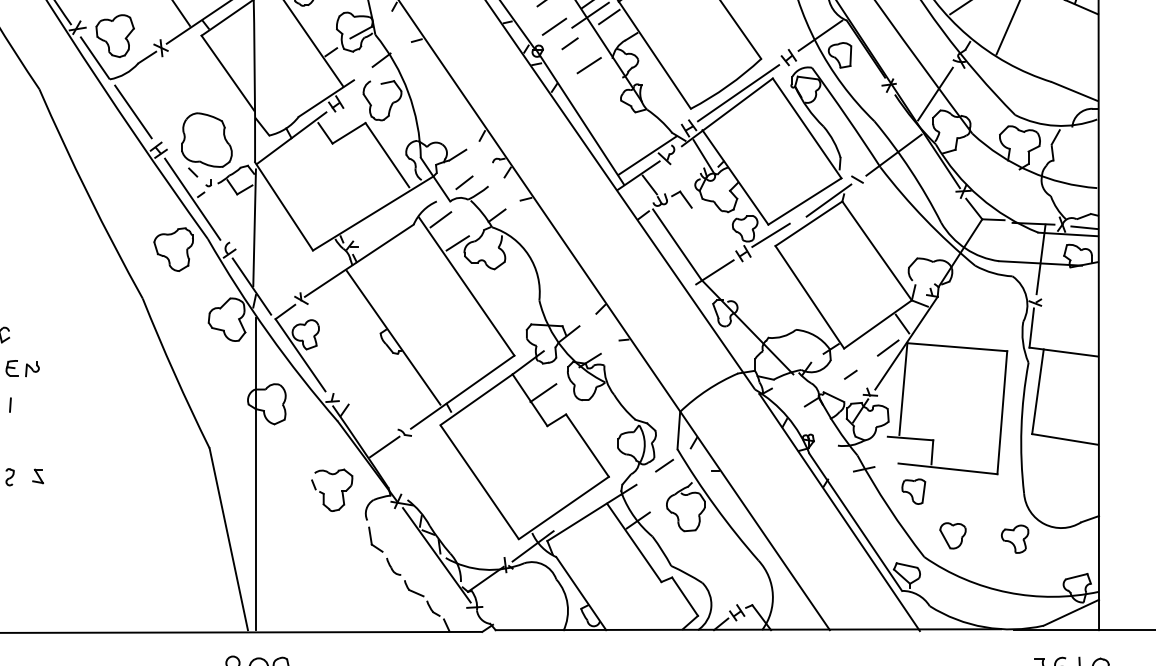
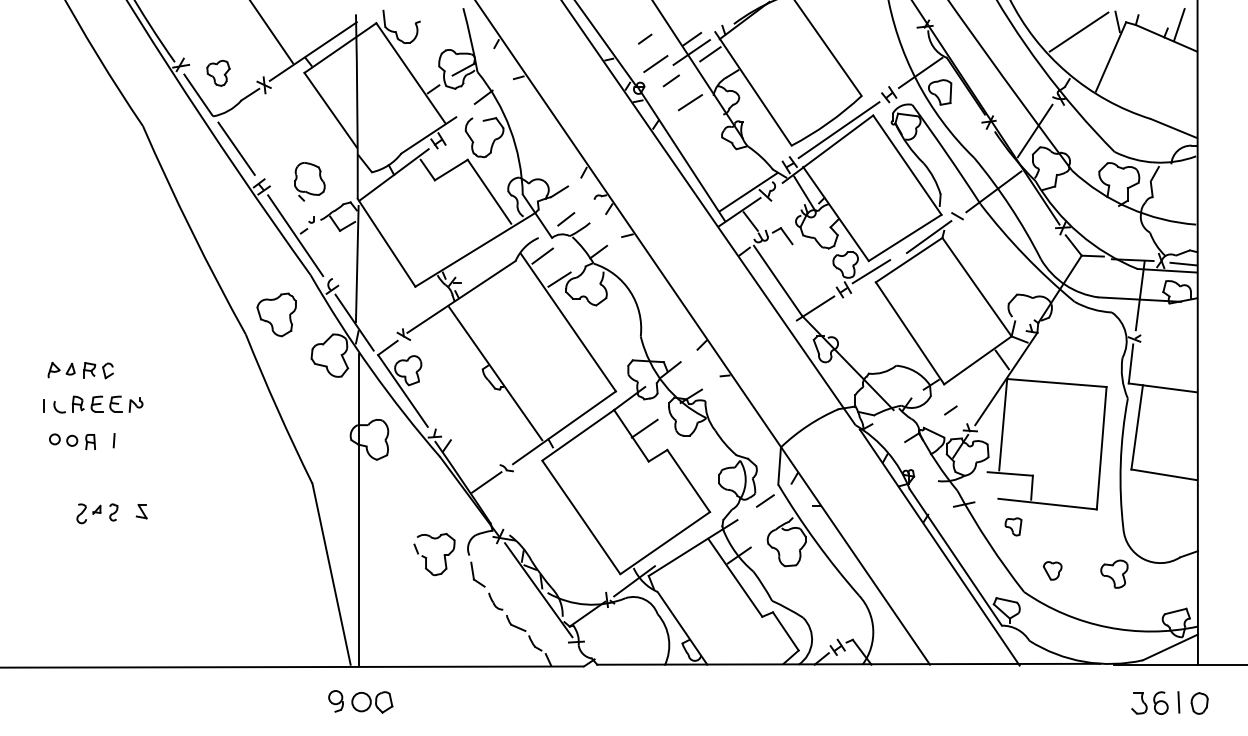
part: (115, 36) -> (218, 73), size x0.6
part: (206, 144) -> (309, 181), size x0.6
part: (173, 249) -> (276, 314), moved
line: (887, 347) -> (987, 383), removed
part: (913, 491) -> (1013, 526), size x0.7
part: (325, 493) -> (427, 557), moved
part: (952, 535) -> (1052, 570), size x0.7

